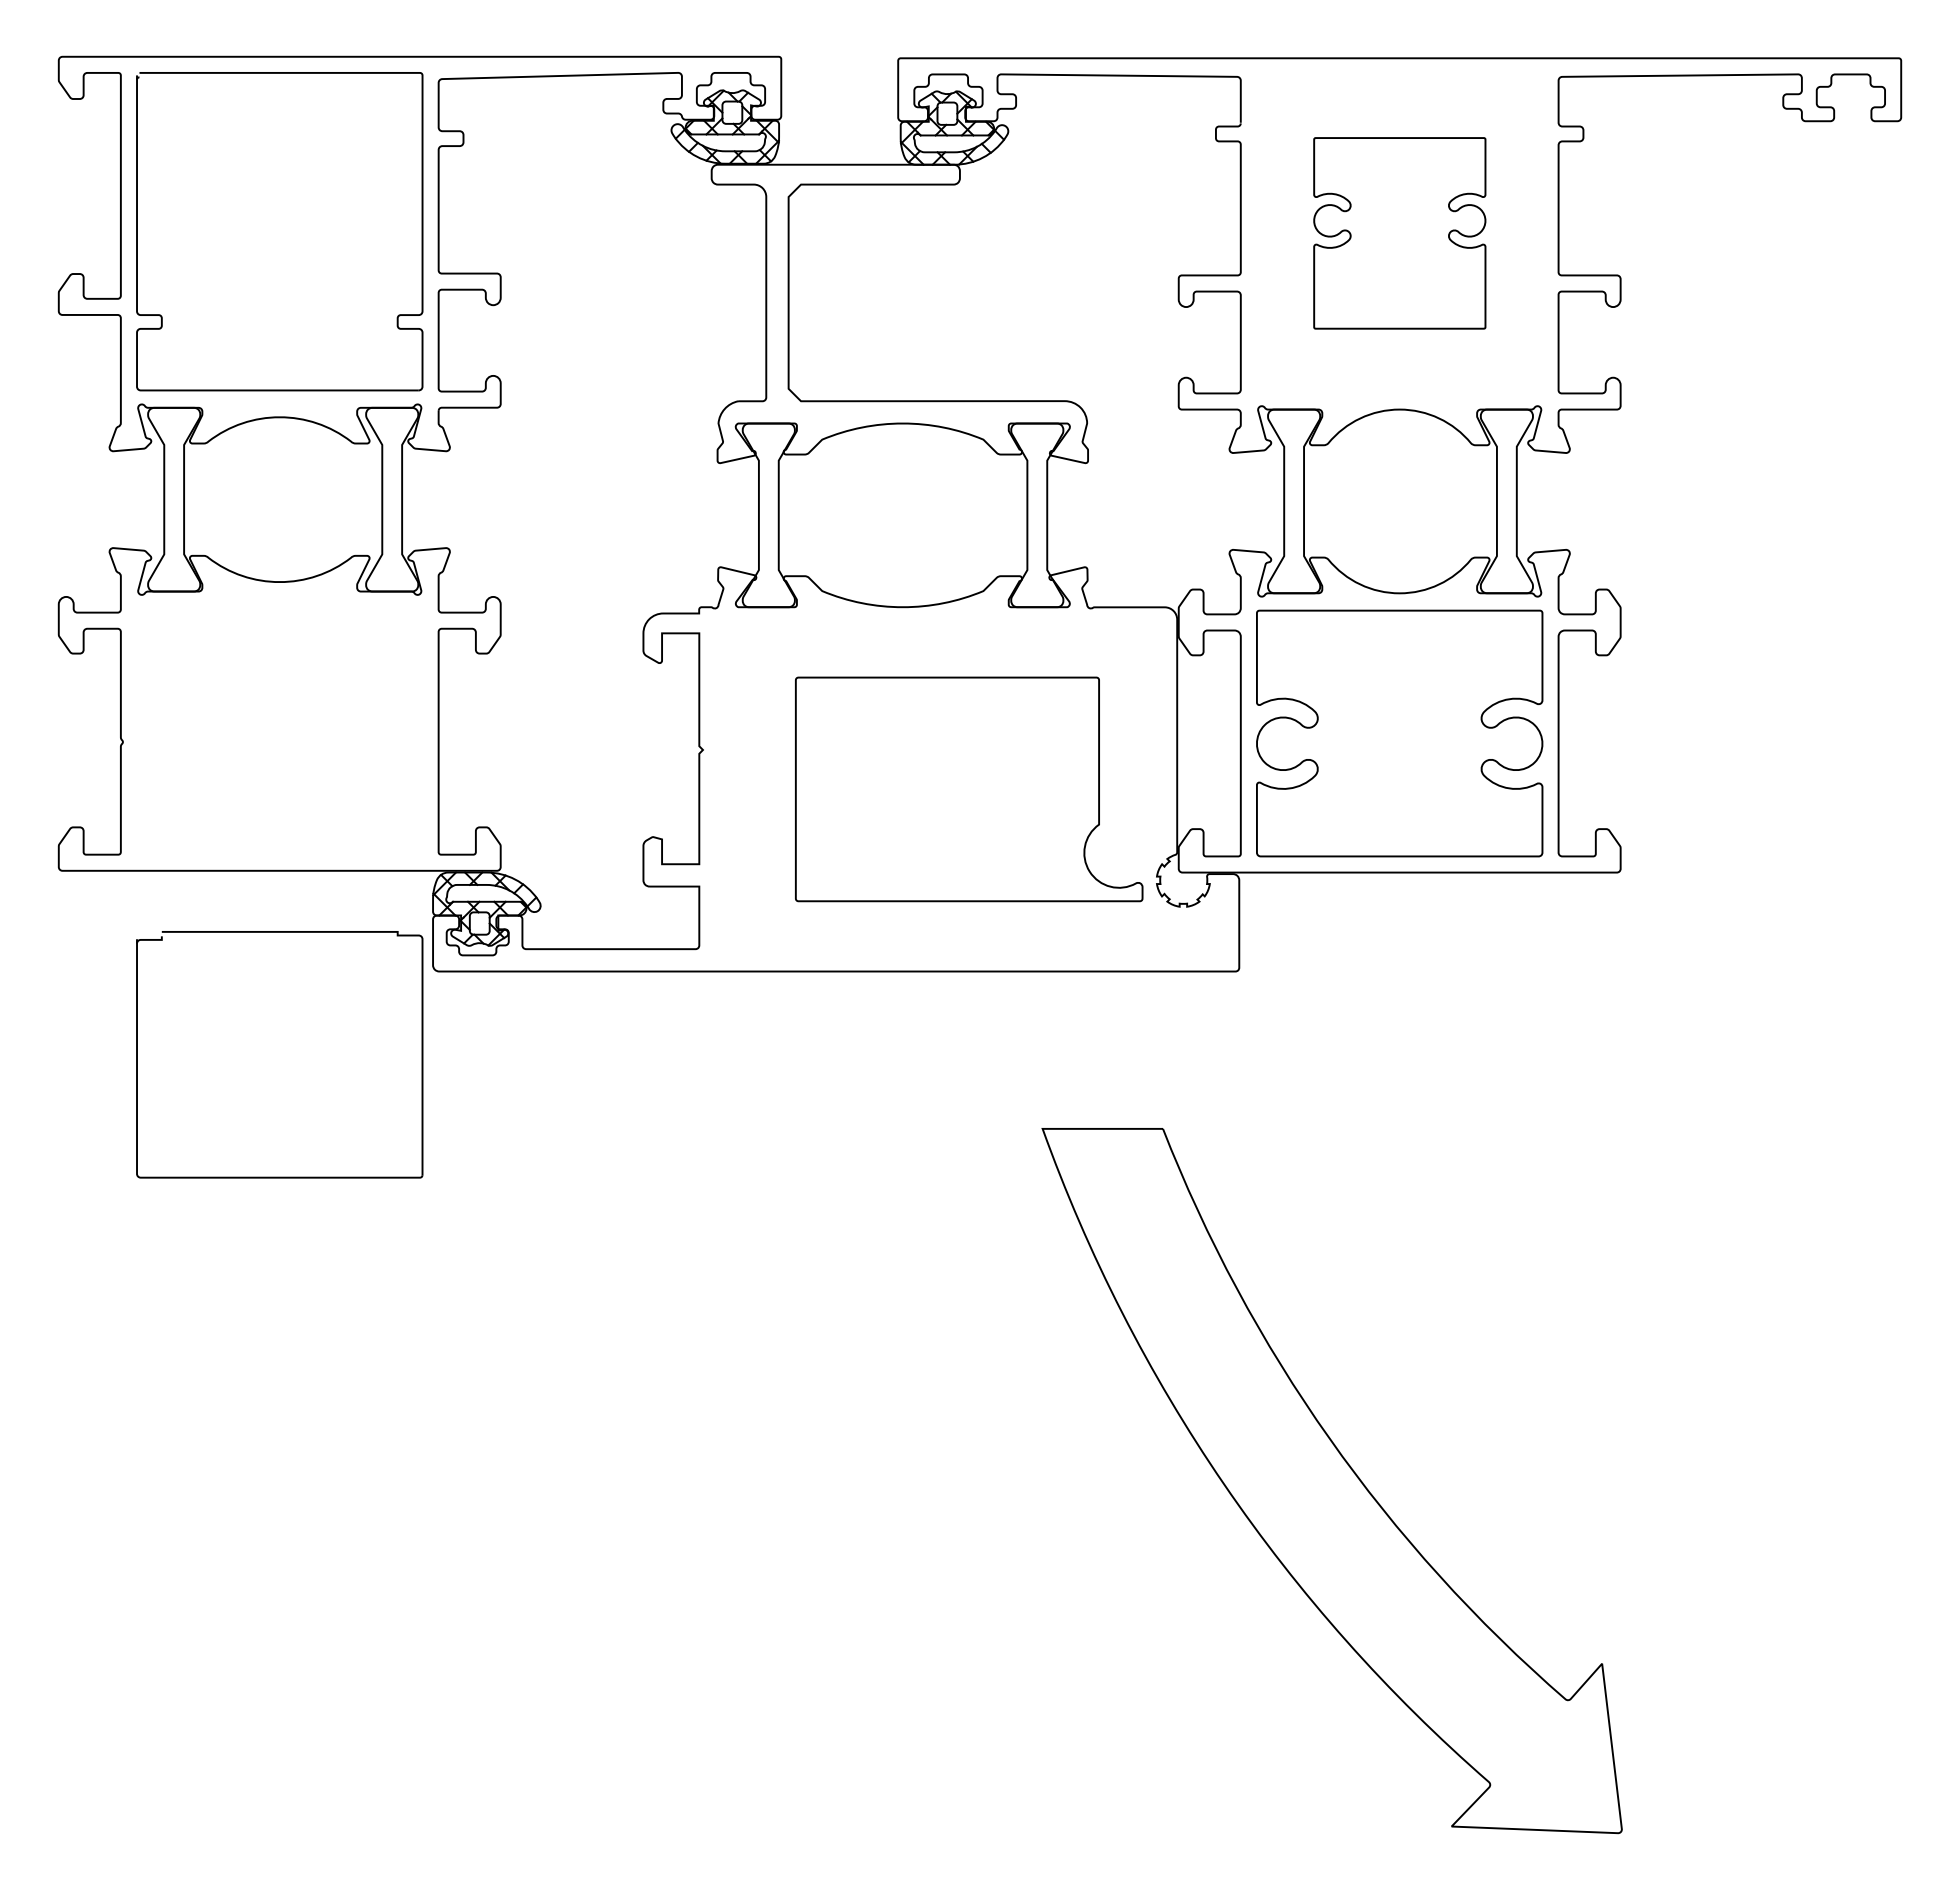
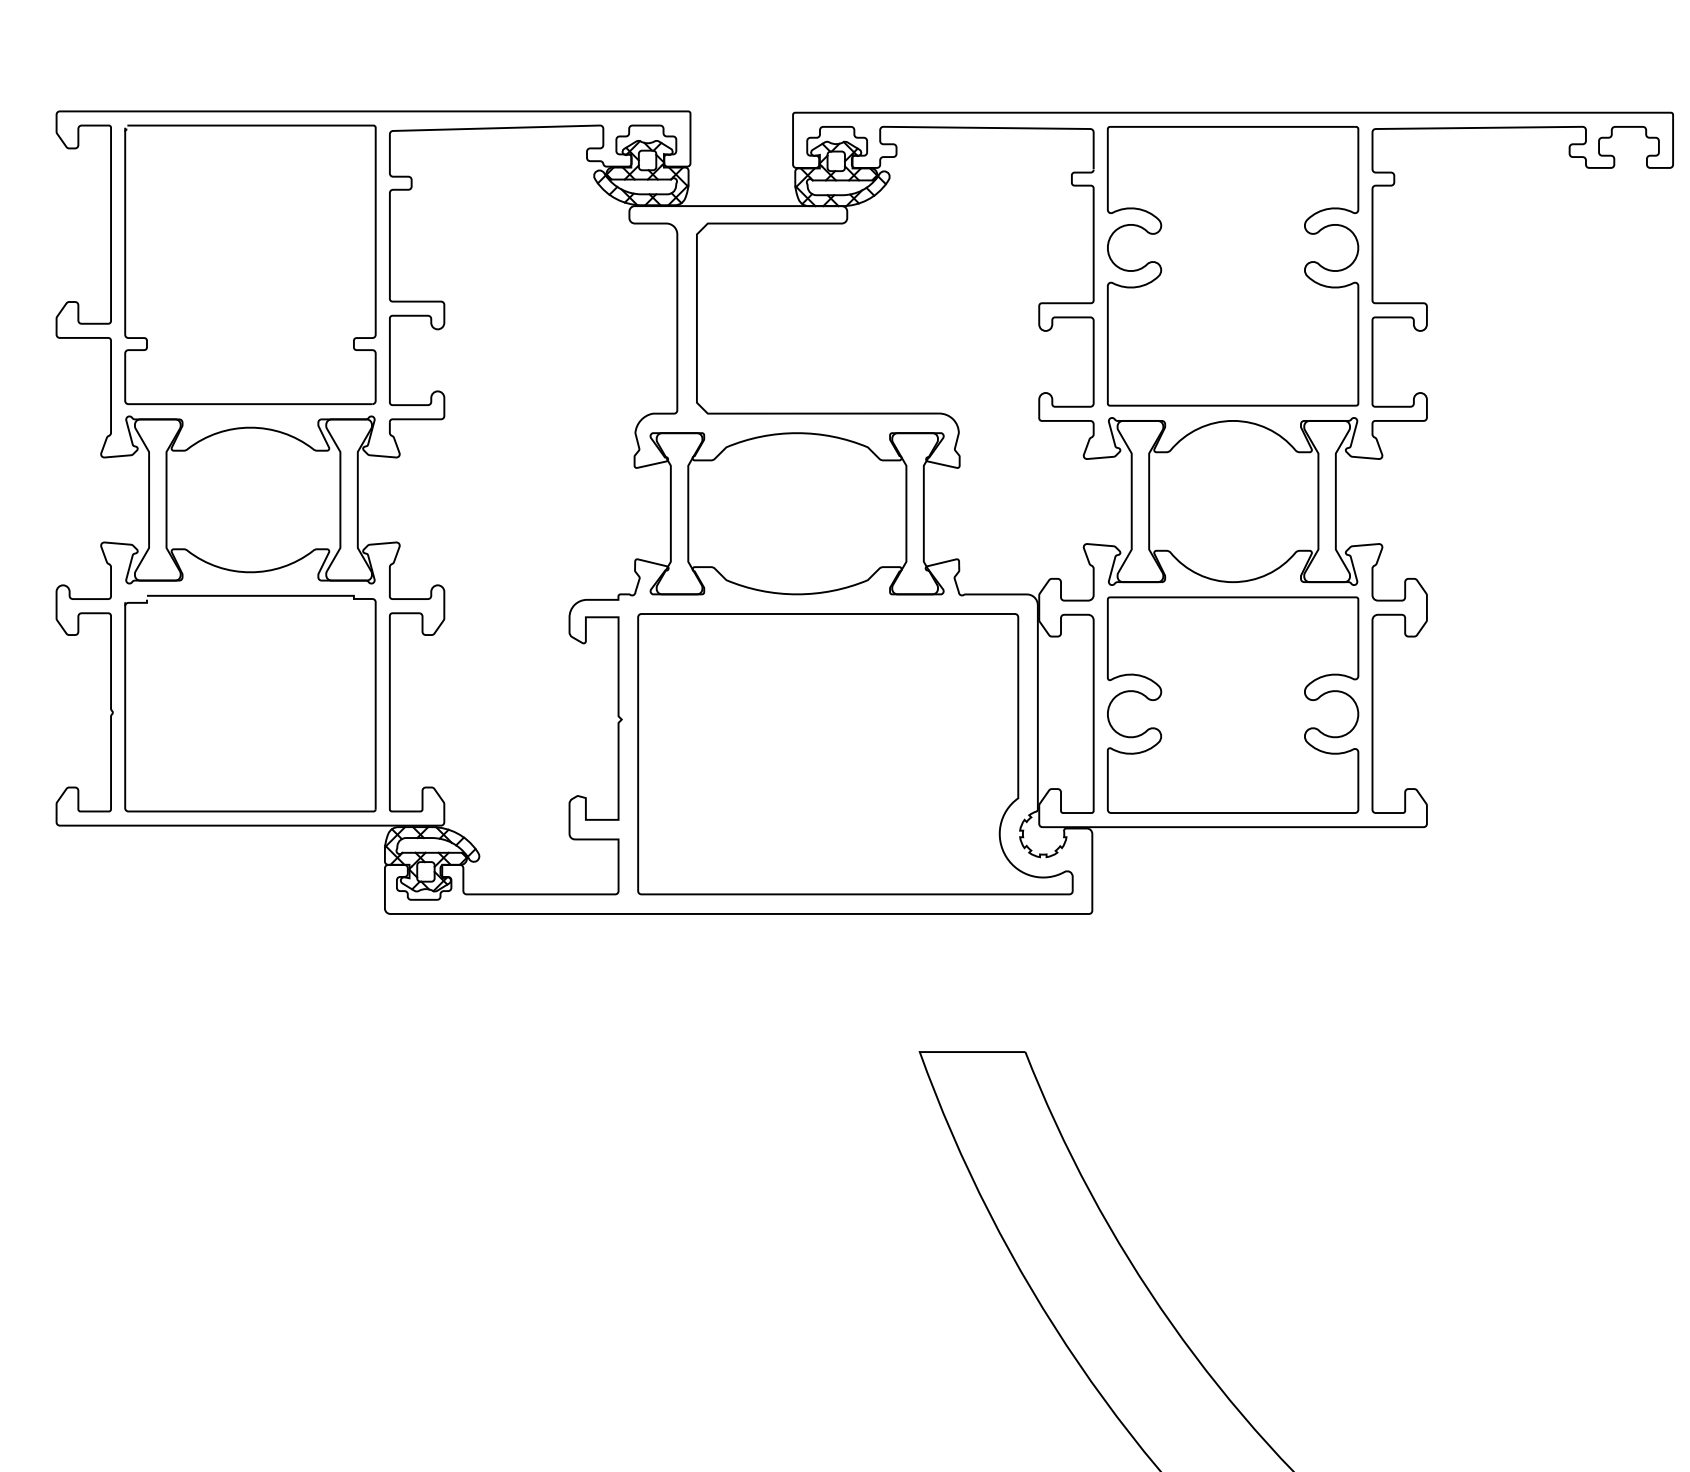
part: (1399, 233) -> (1232, 266), size x1.67
part: (968, 789) -> (854, 754), size x1.43
part: (279, 932) -> (250, 596), moved

